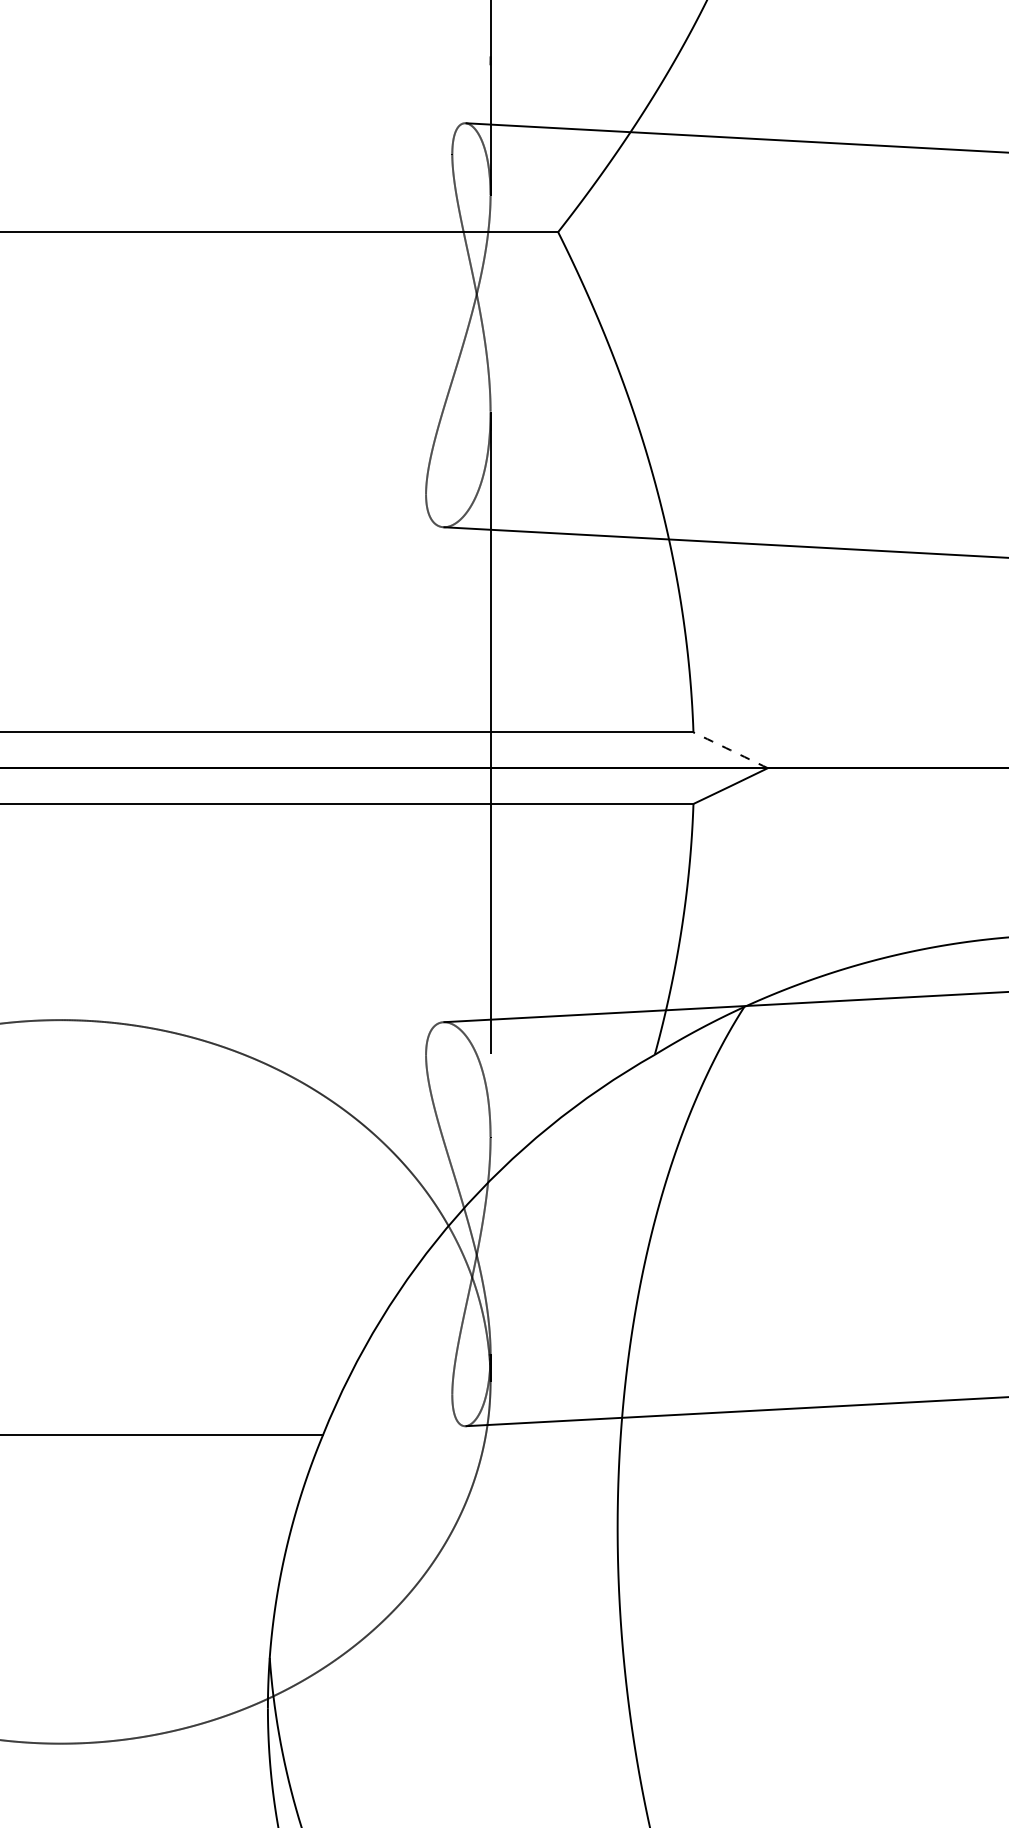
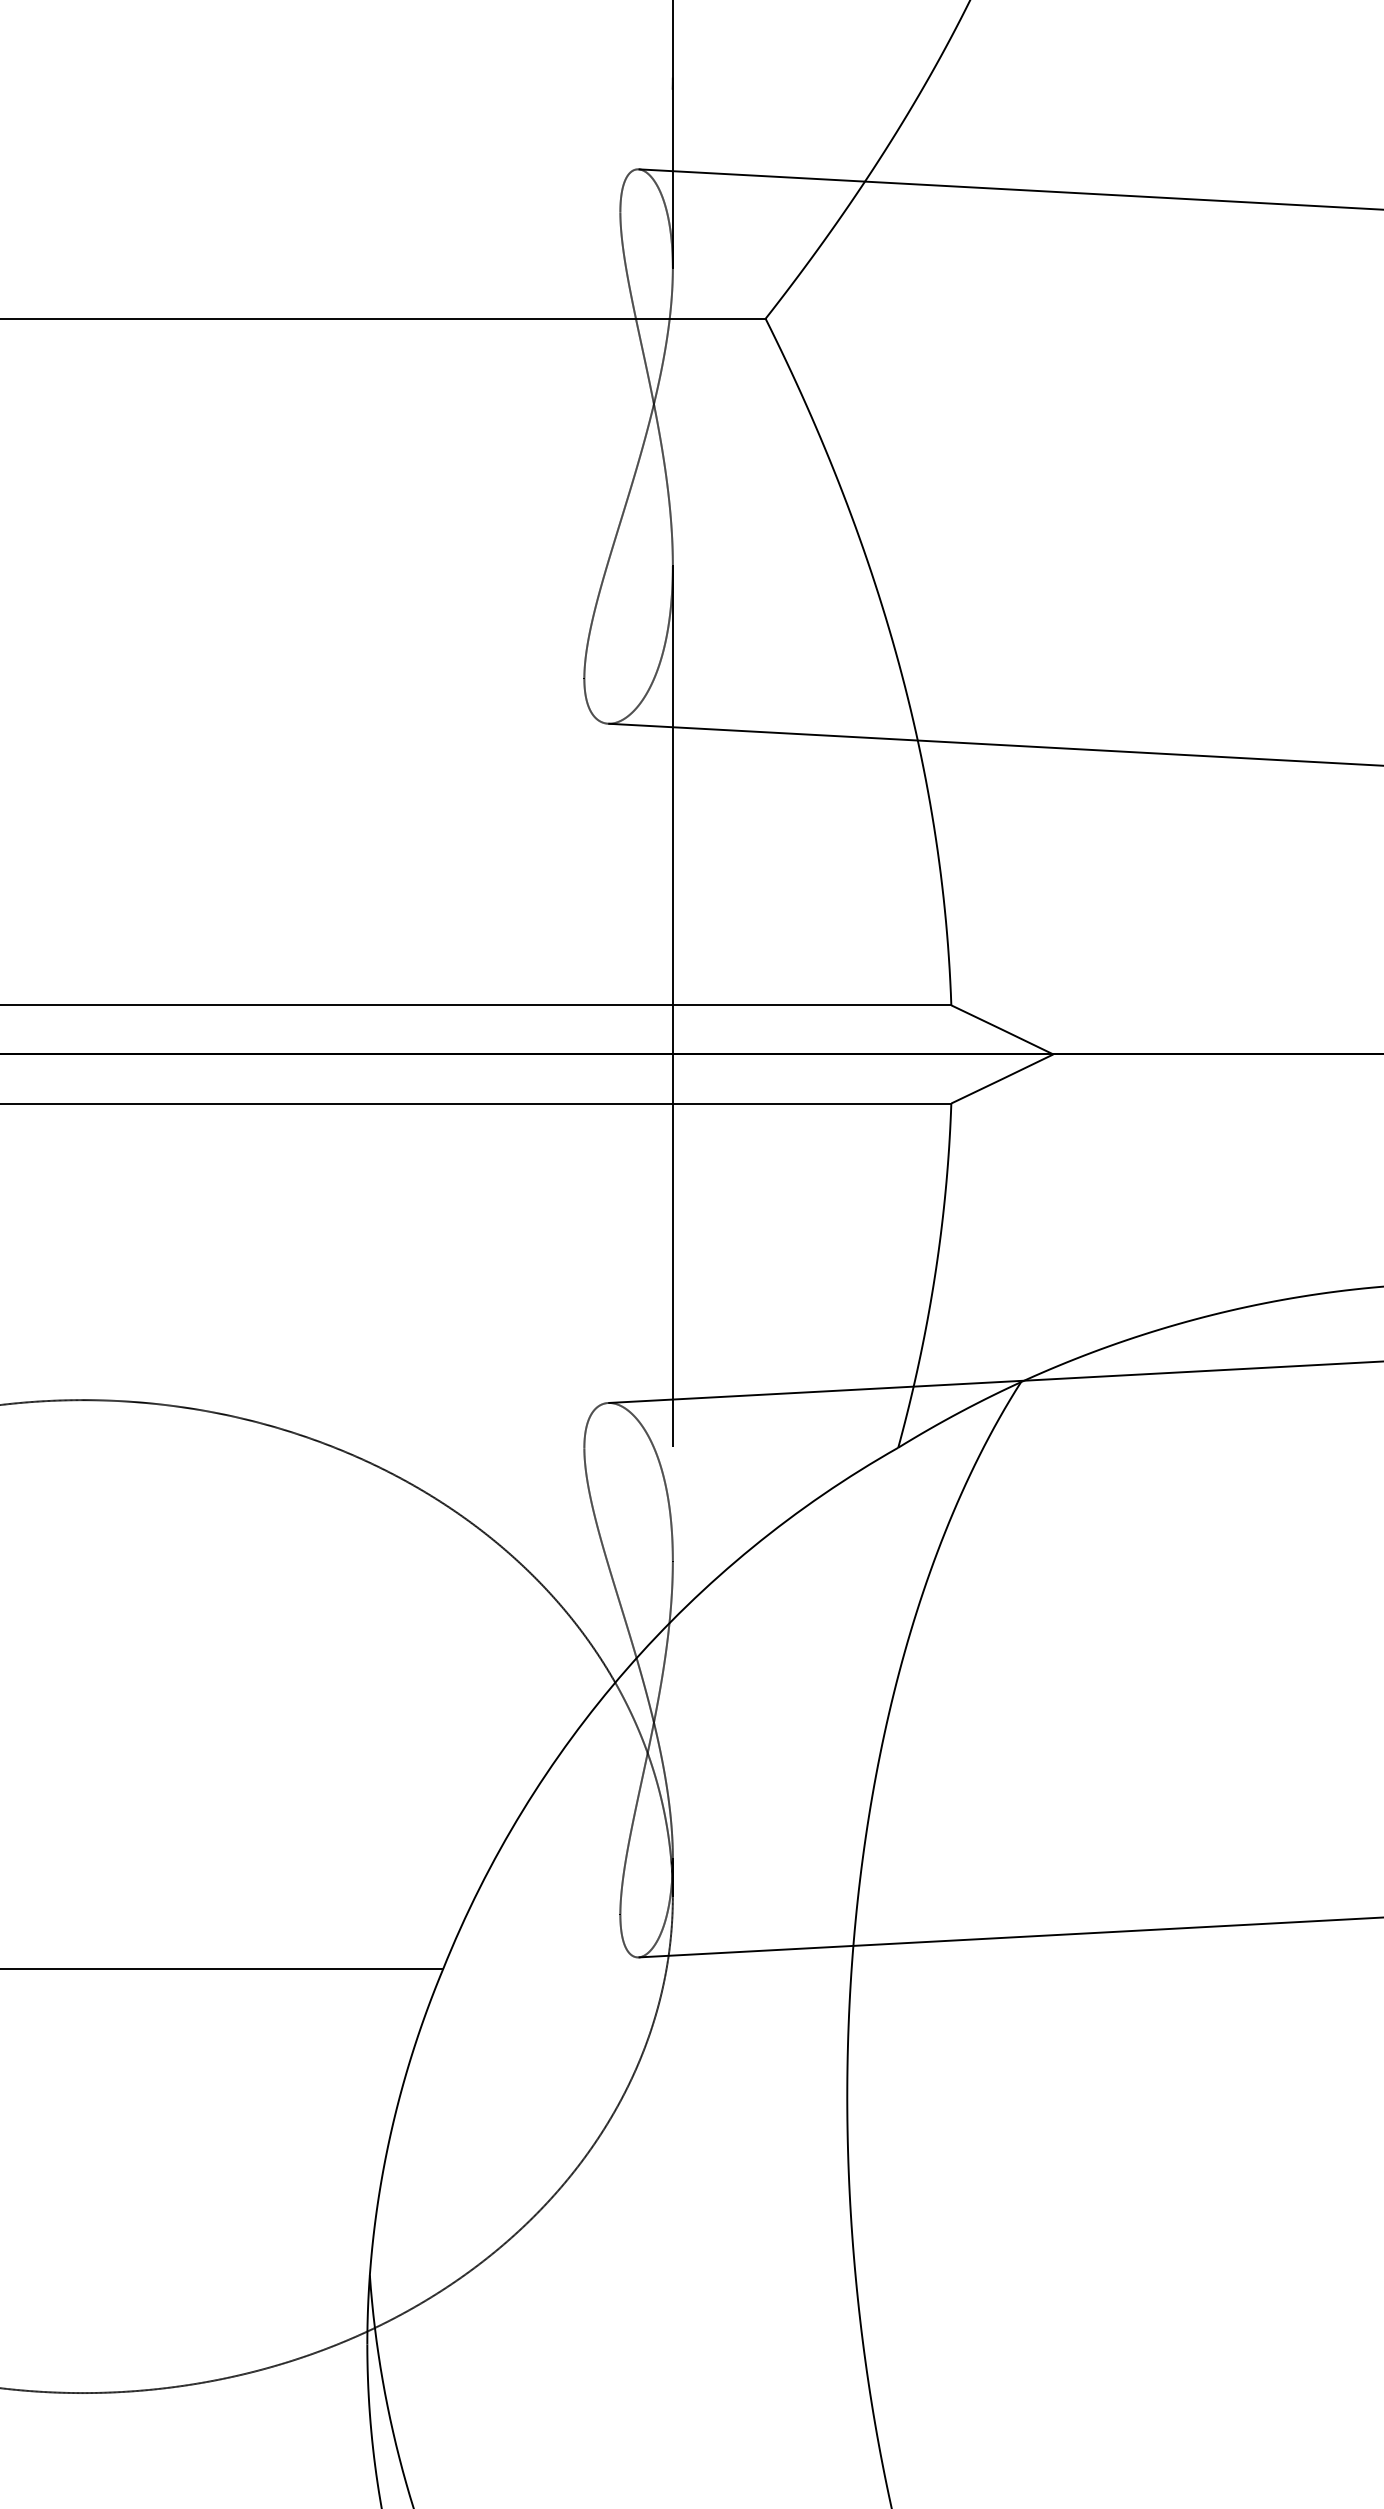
arc: (730, 750) -> (1002, 1029), dashed -> solid

